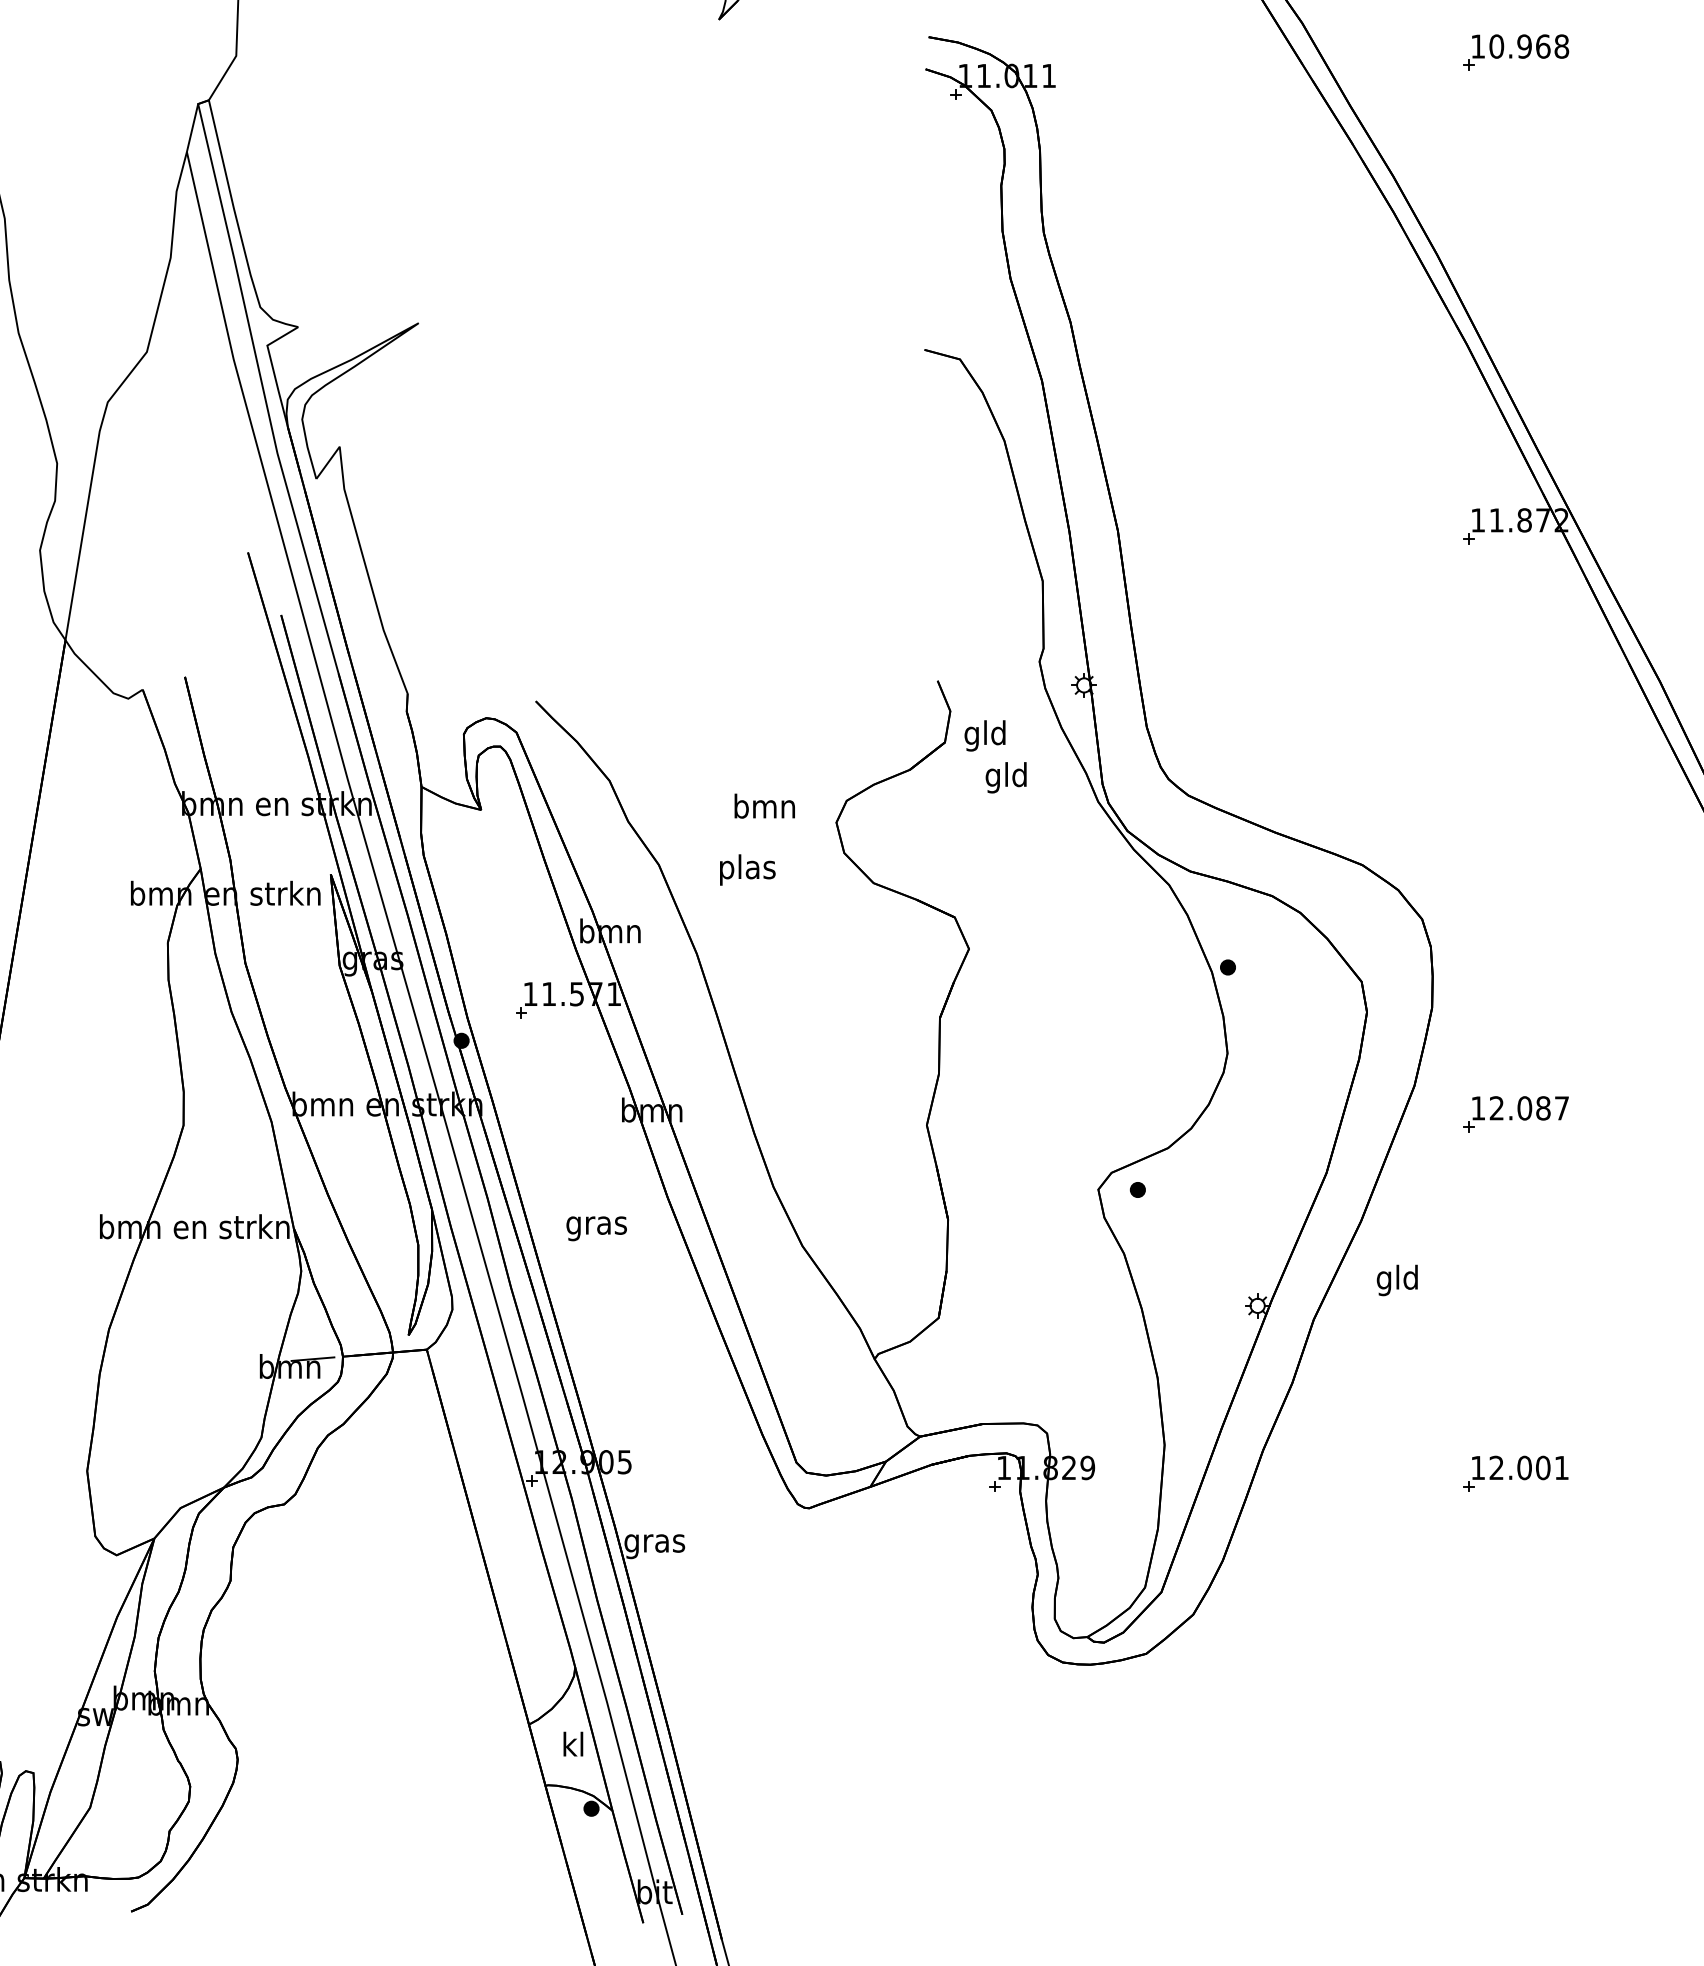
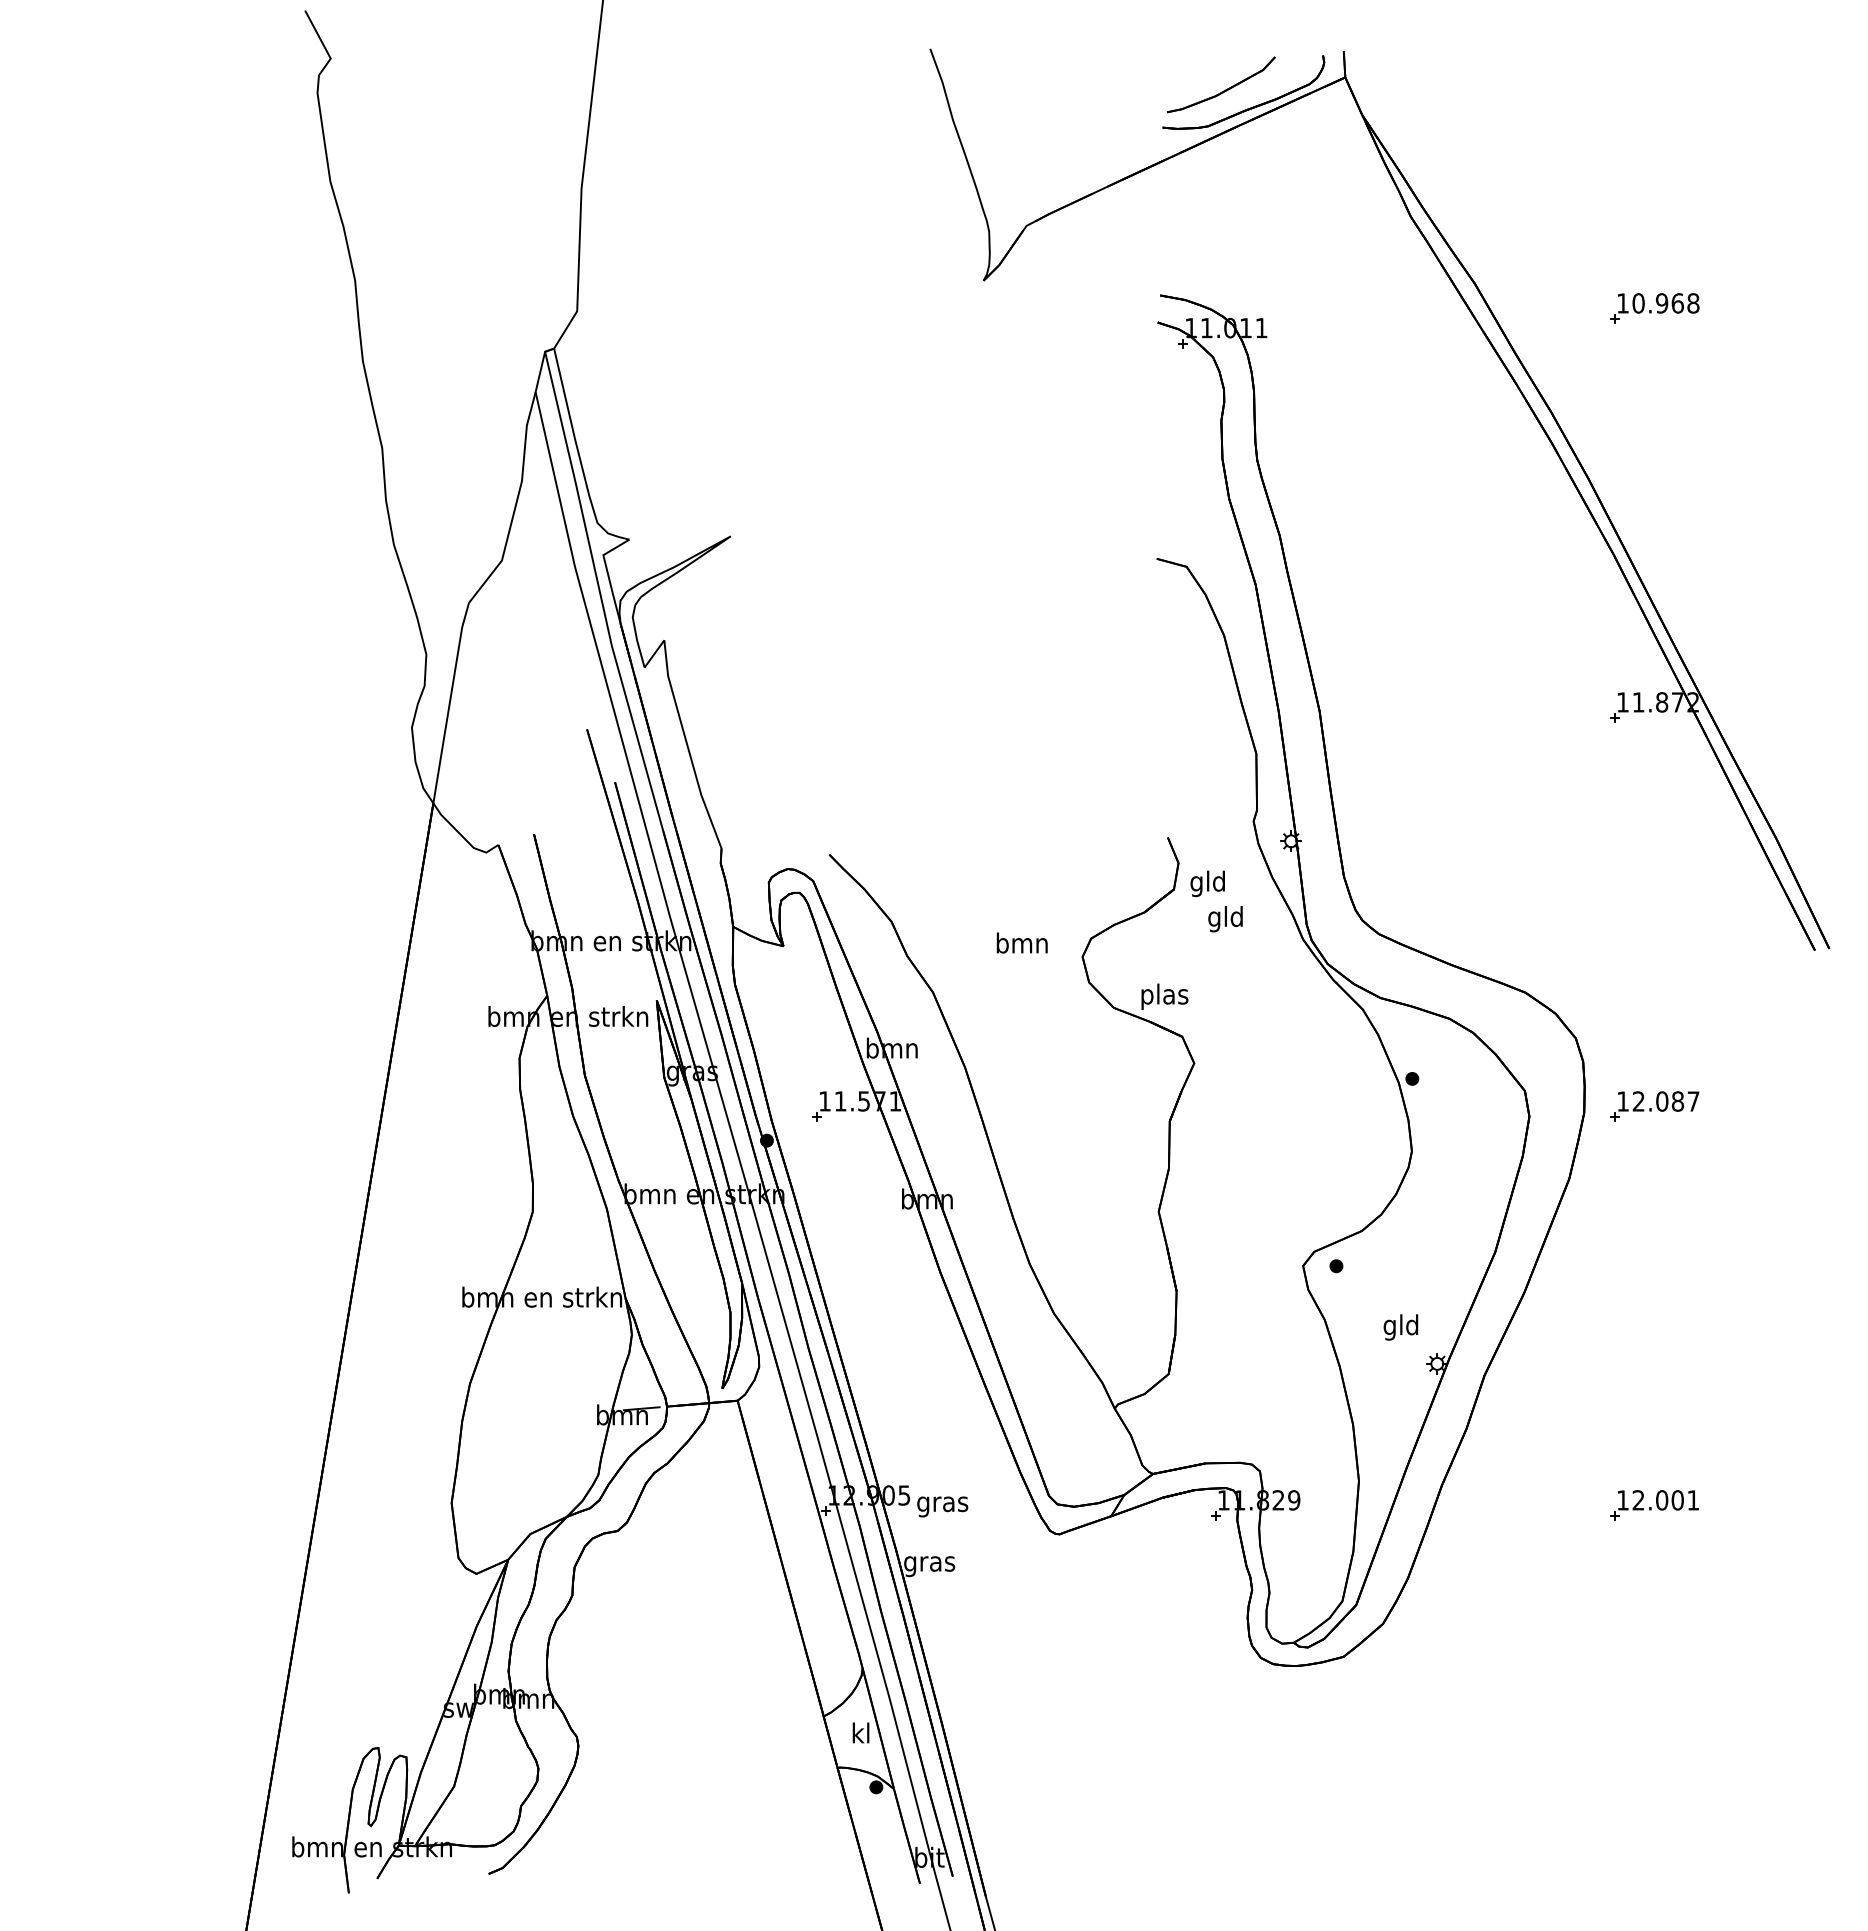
text: (747, 869) -> (1164, 996), moved
part: (1515, 1114) -> (1654, 1106), moved
text: (596, 1228) -> (942, 1506), moved
text: (1396, 1280) -> (1400, 1327), moved

